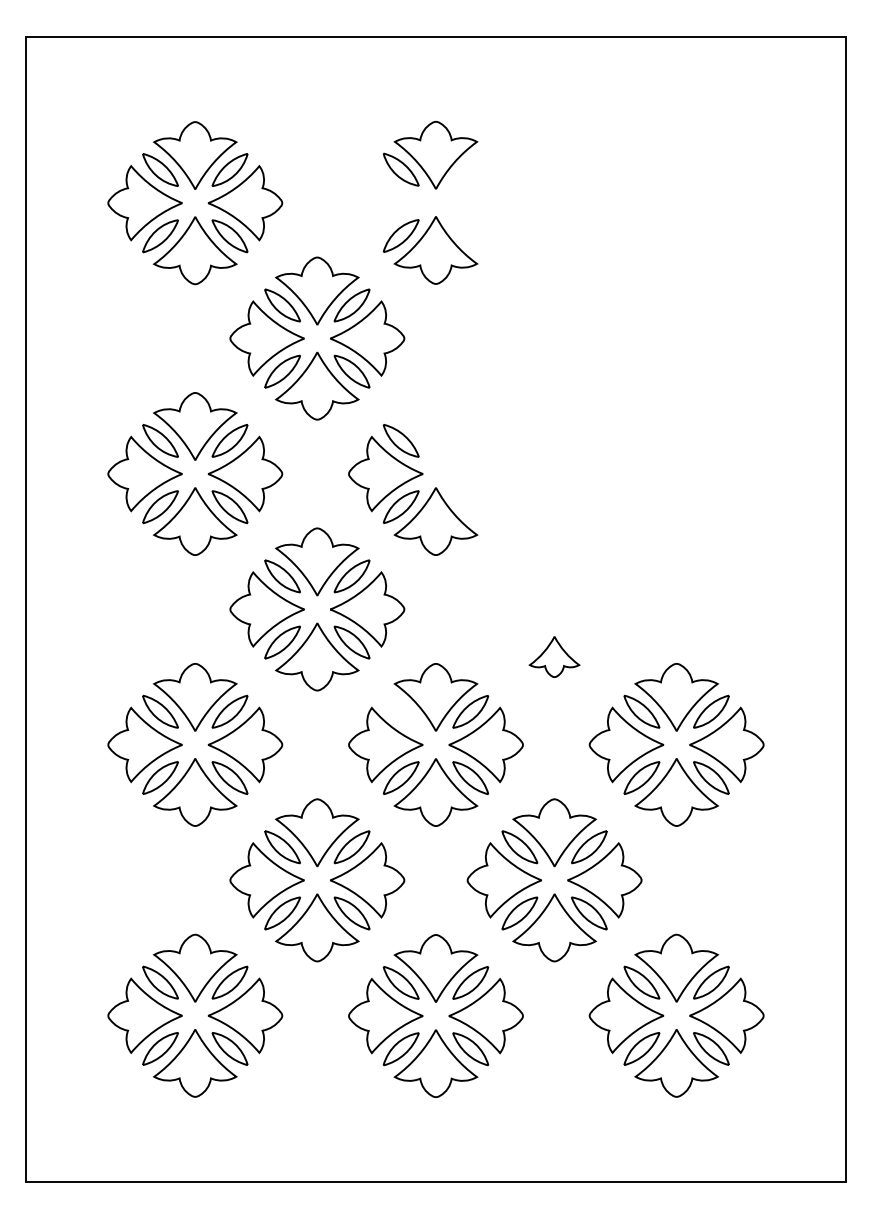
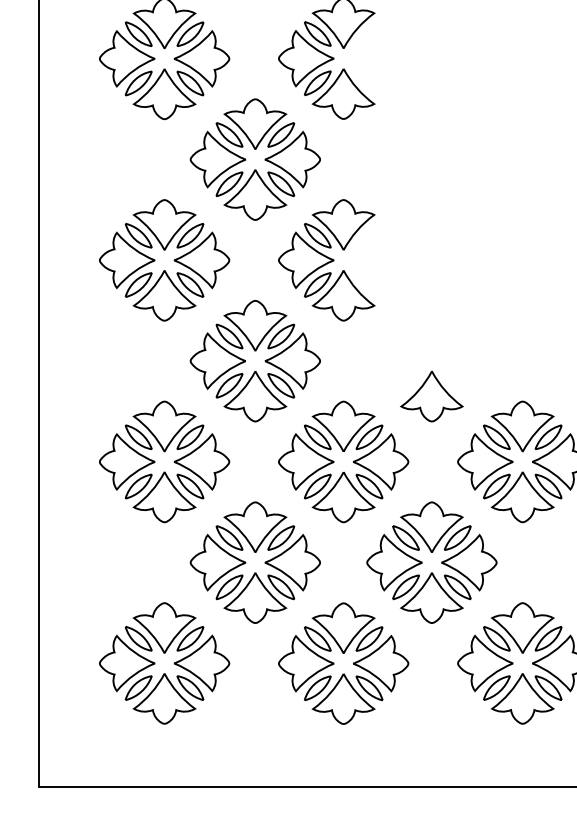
part: (385, 202) -> (306, 58), added
part: (435, 426) -> (343, 225), added
part: (554, 656) -> (431, 396), size x1.67
part: (400, 711) -> (317, 437), added

